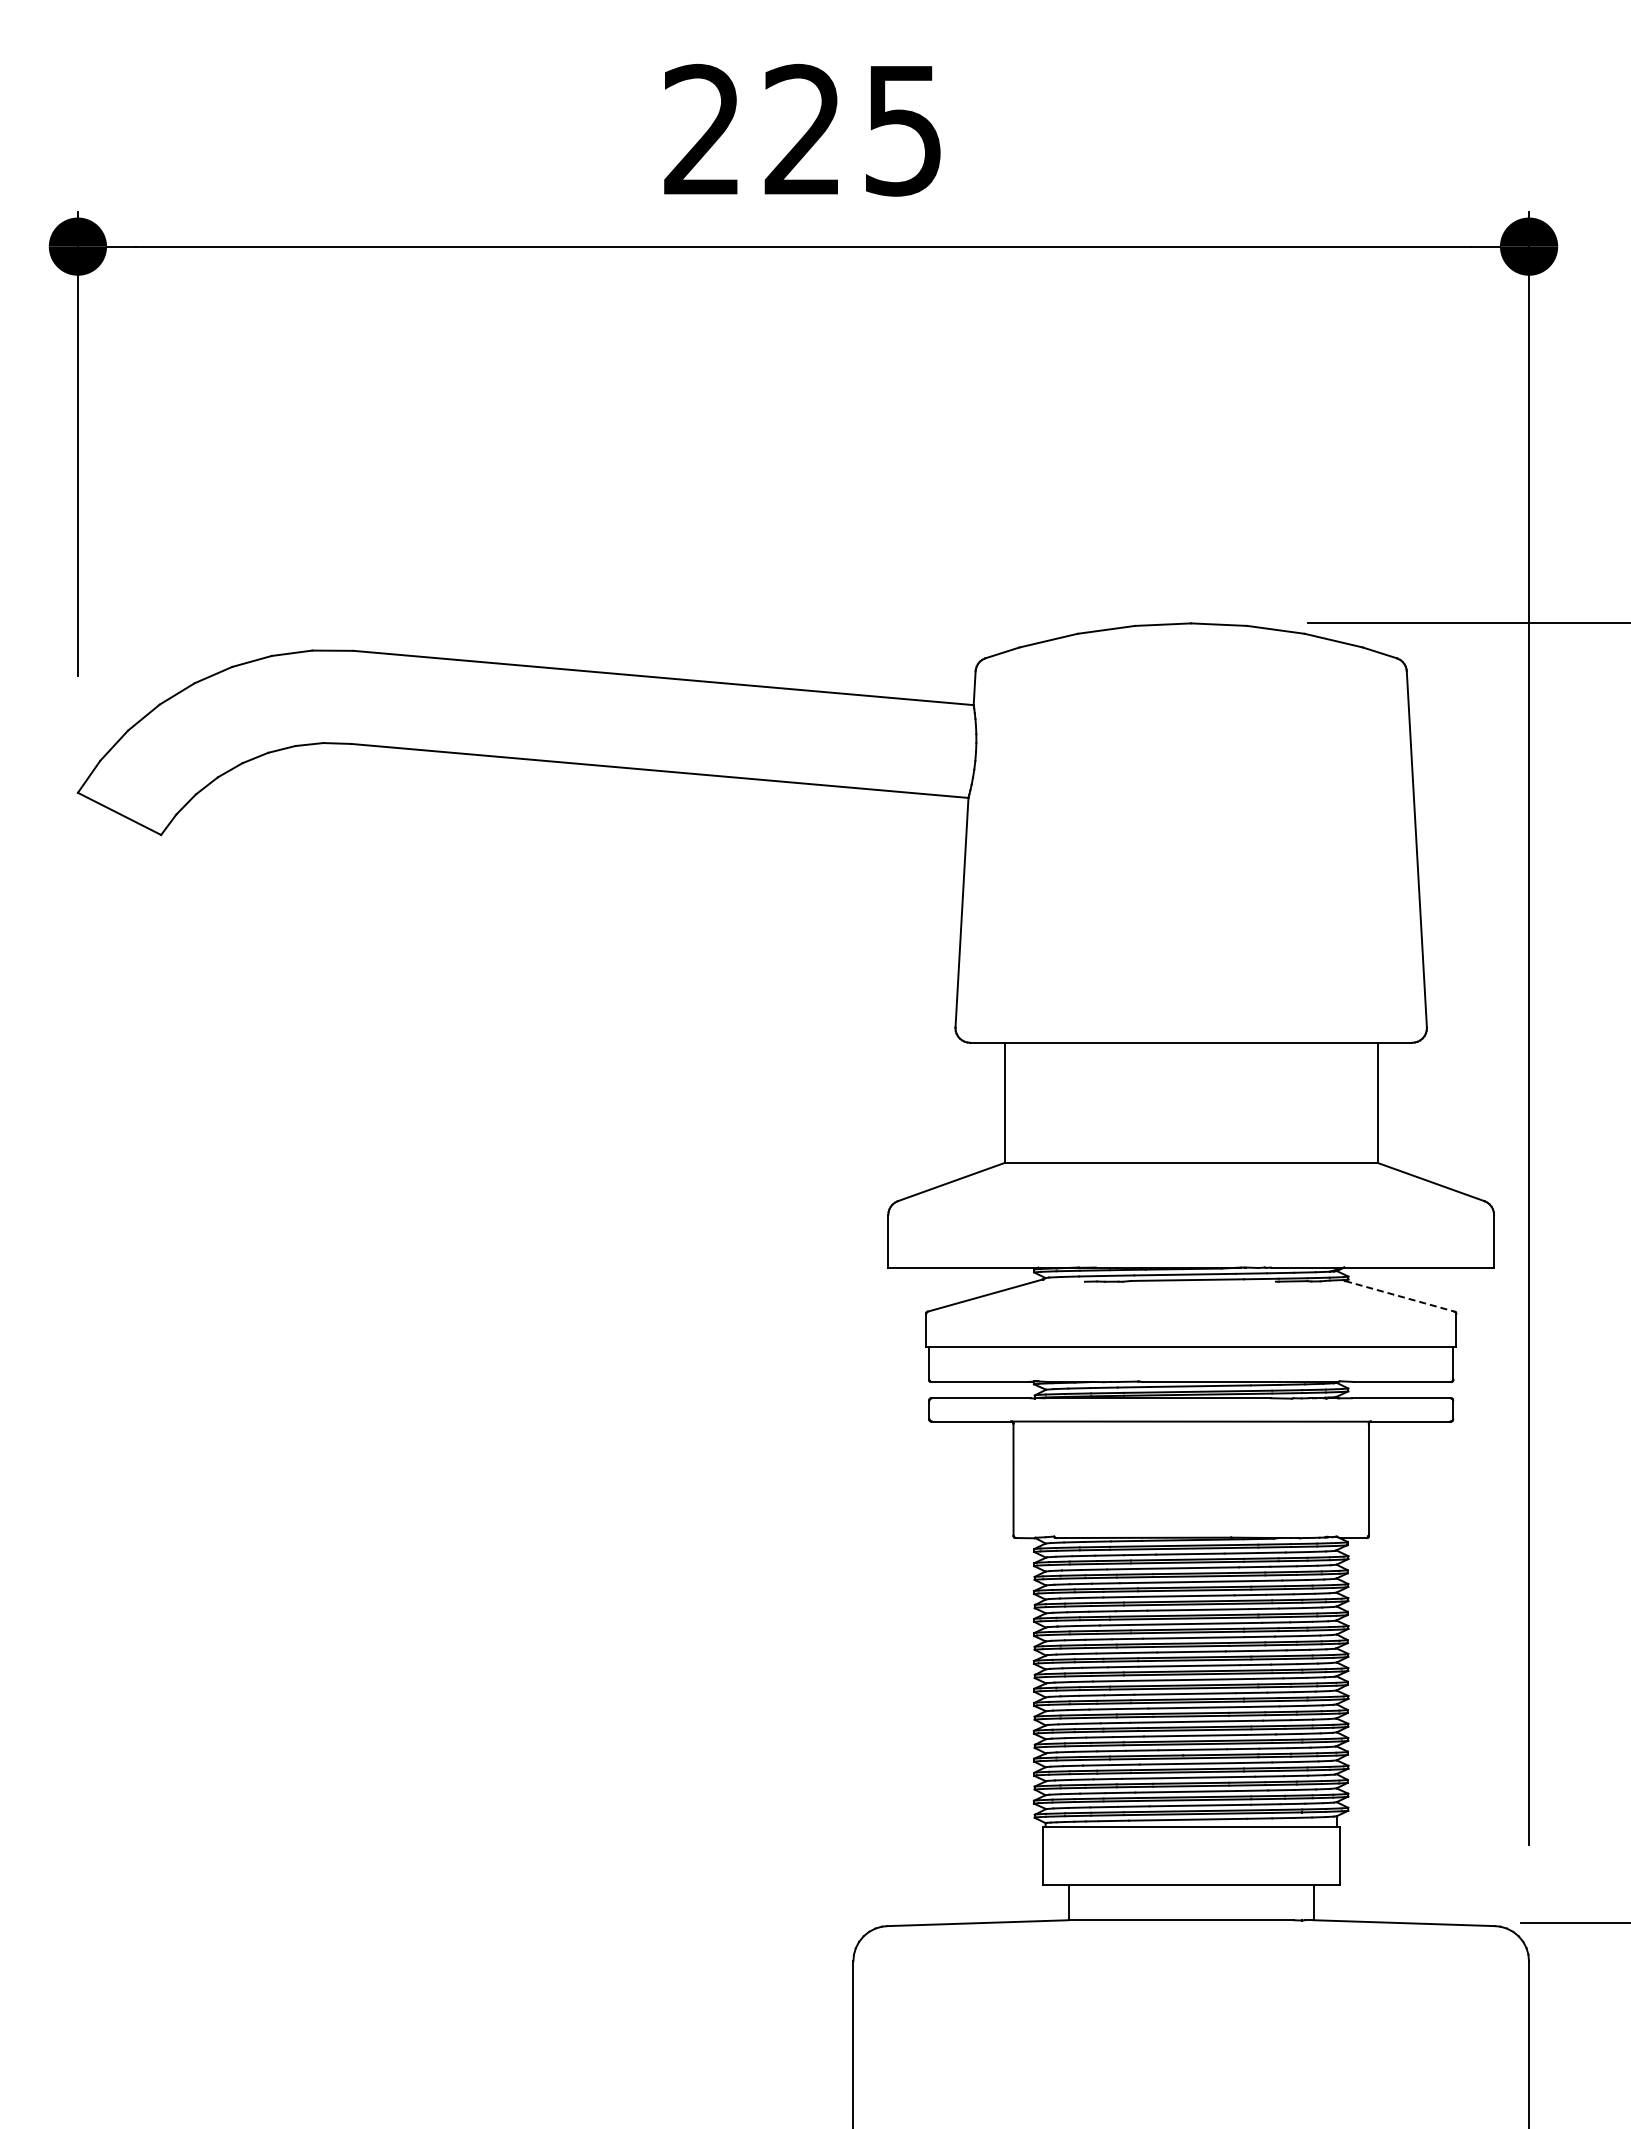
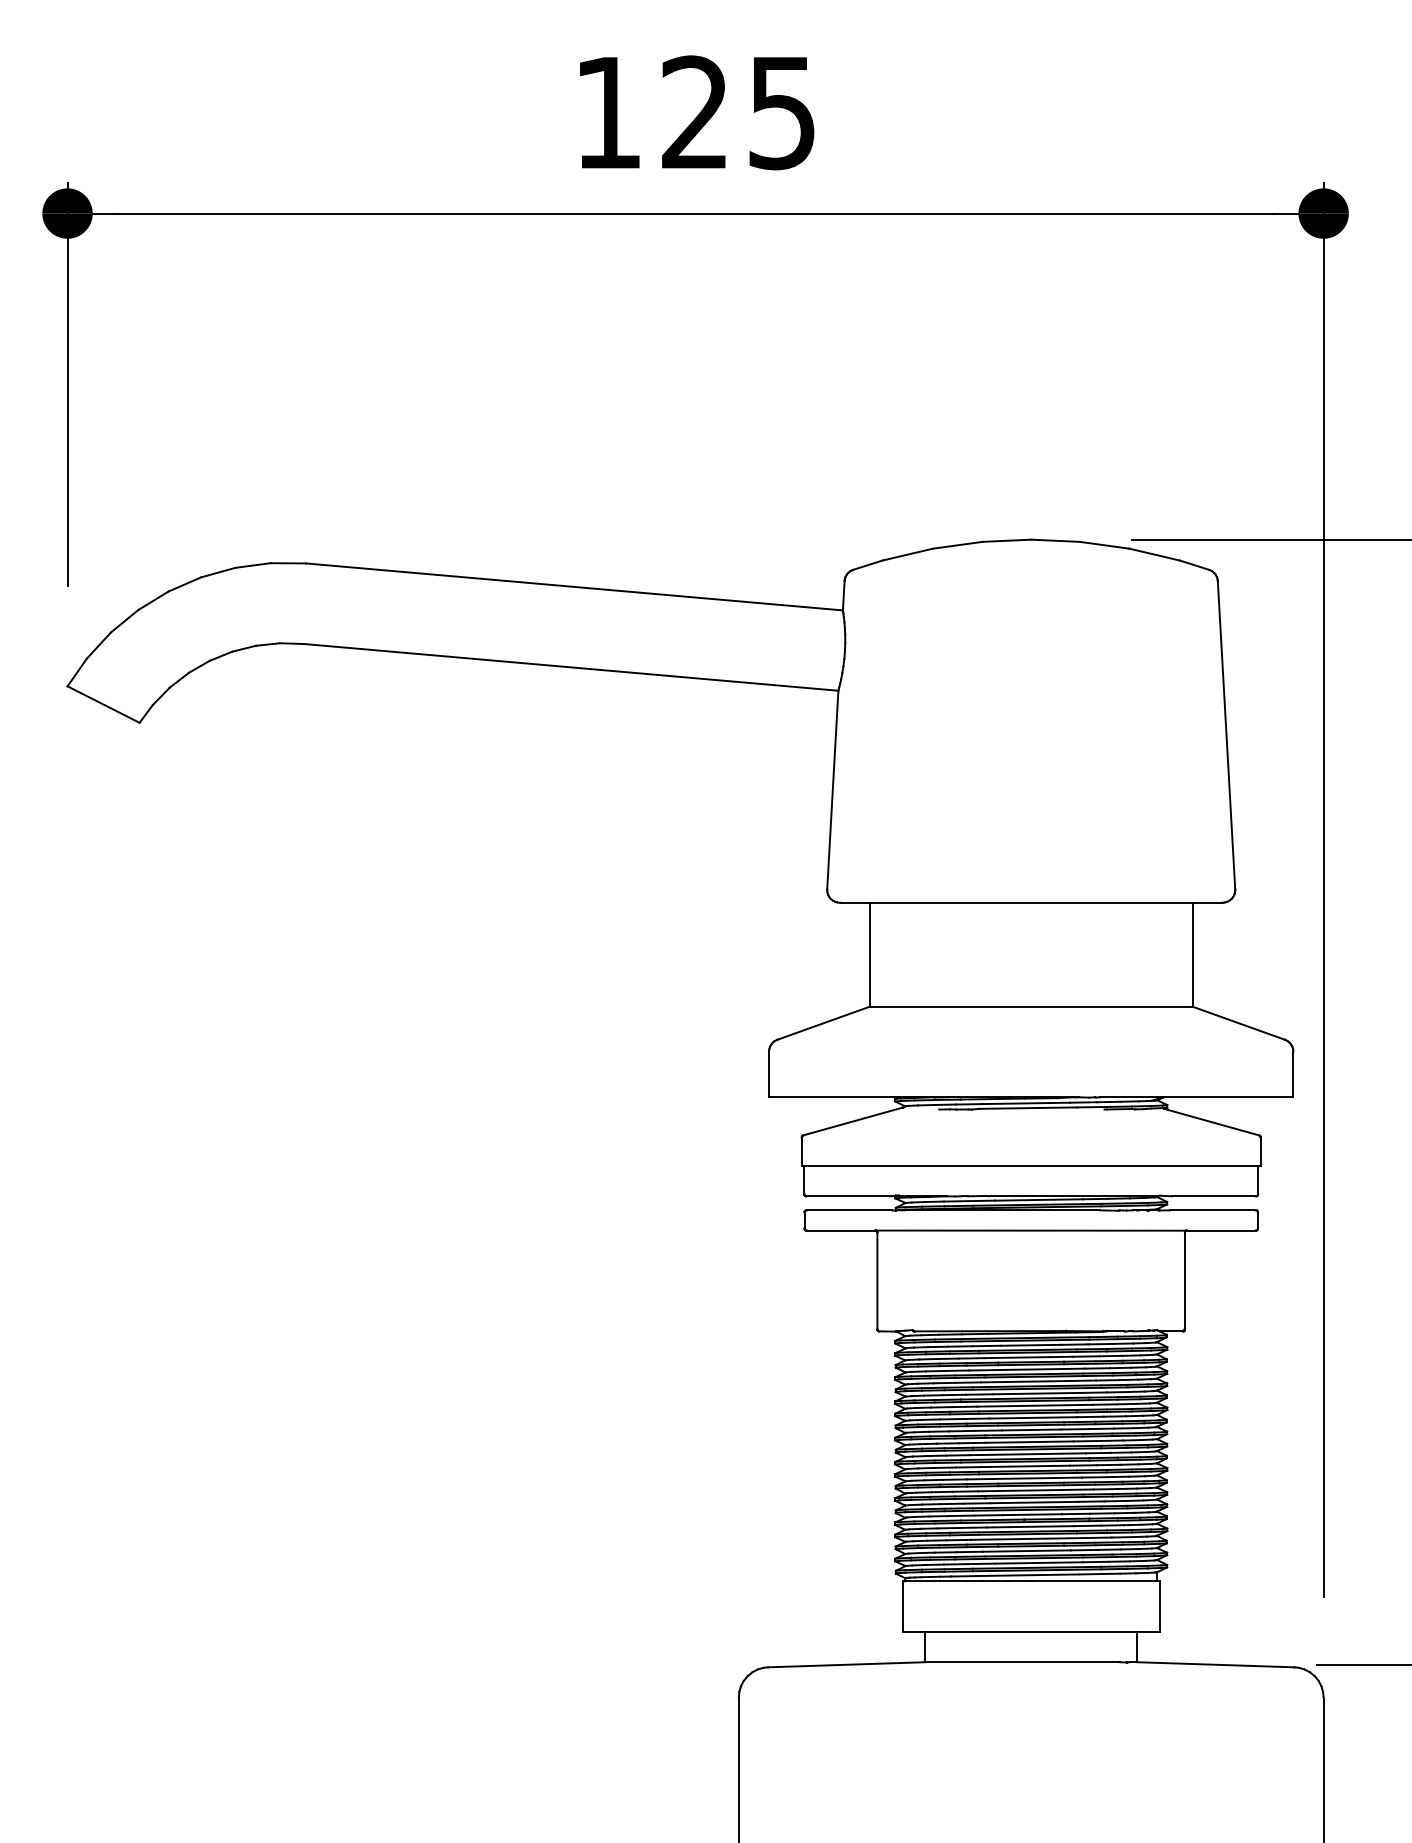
text: (701, 128) -> (607, 111), 225 -> 125
line: (1399, 1296) -> (1211, 1122), dashed -> solid

